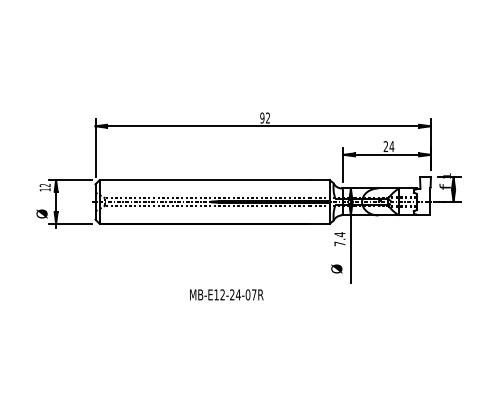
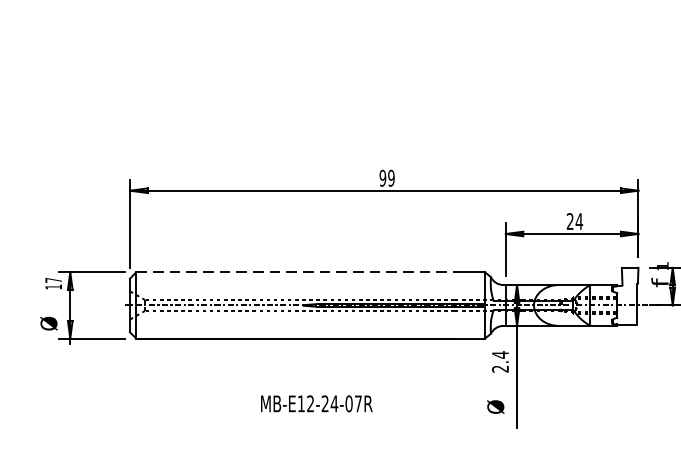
text: (267, 117) -> (390, 177), 92 -> 99
line: (205, 180) -> (296, 272), solid -> dashed
text: (44, 185) -> (52, 280), 12 -> 17
text: (339, 243) -> (499, 368), 7.4 -> 2.4
text: (226, 294) -> (316, 403), moved

